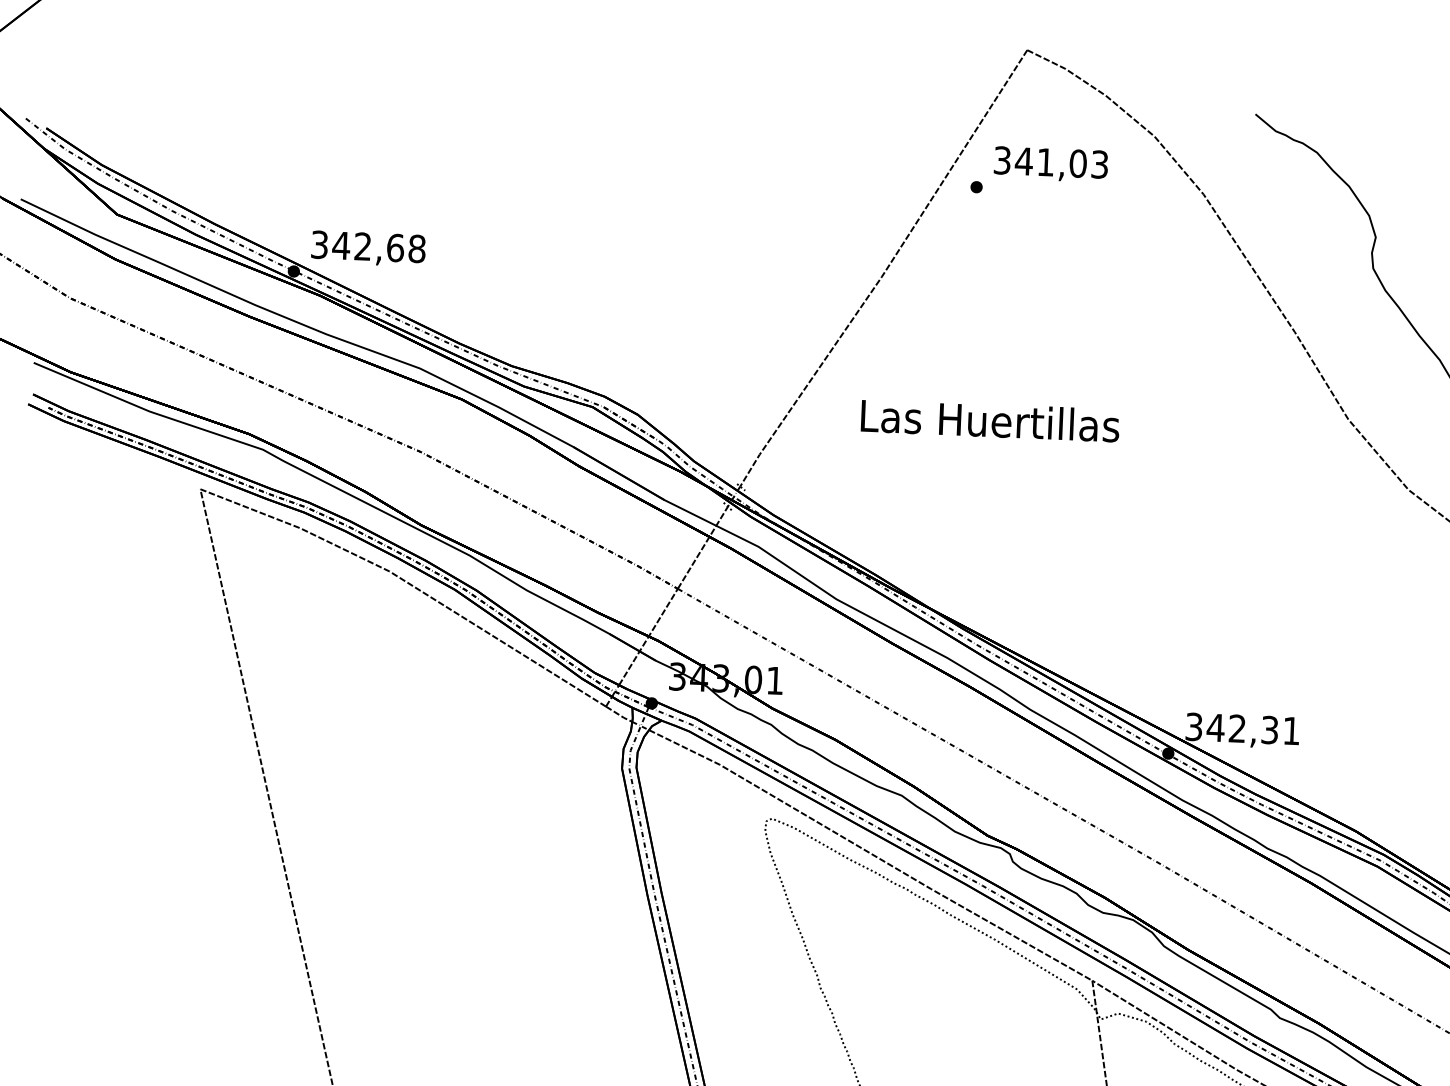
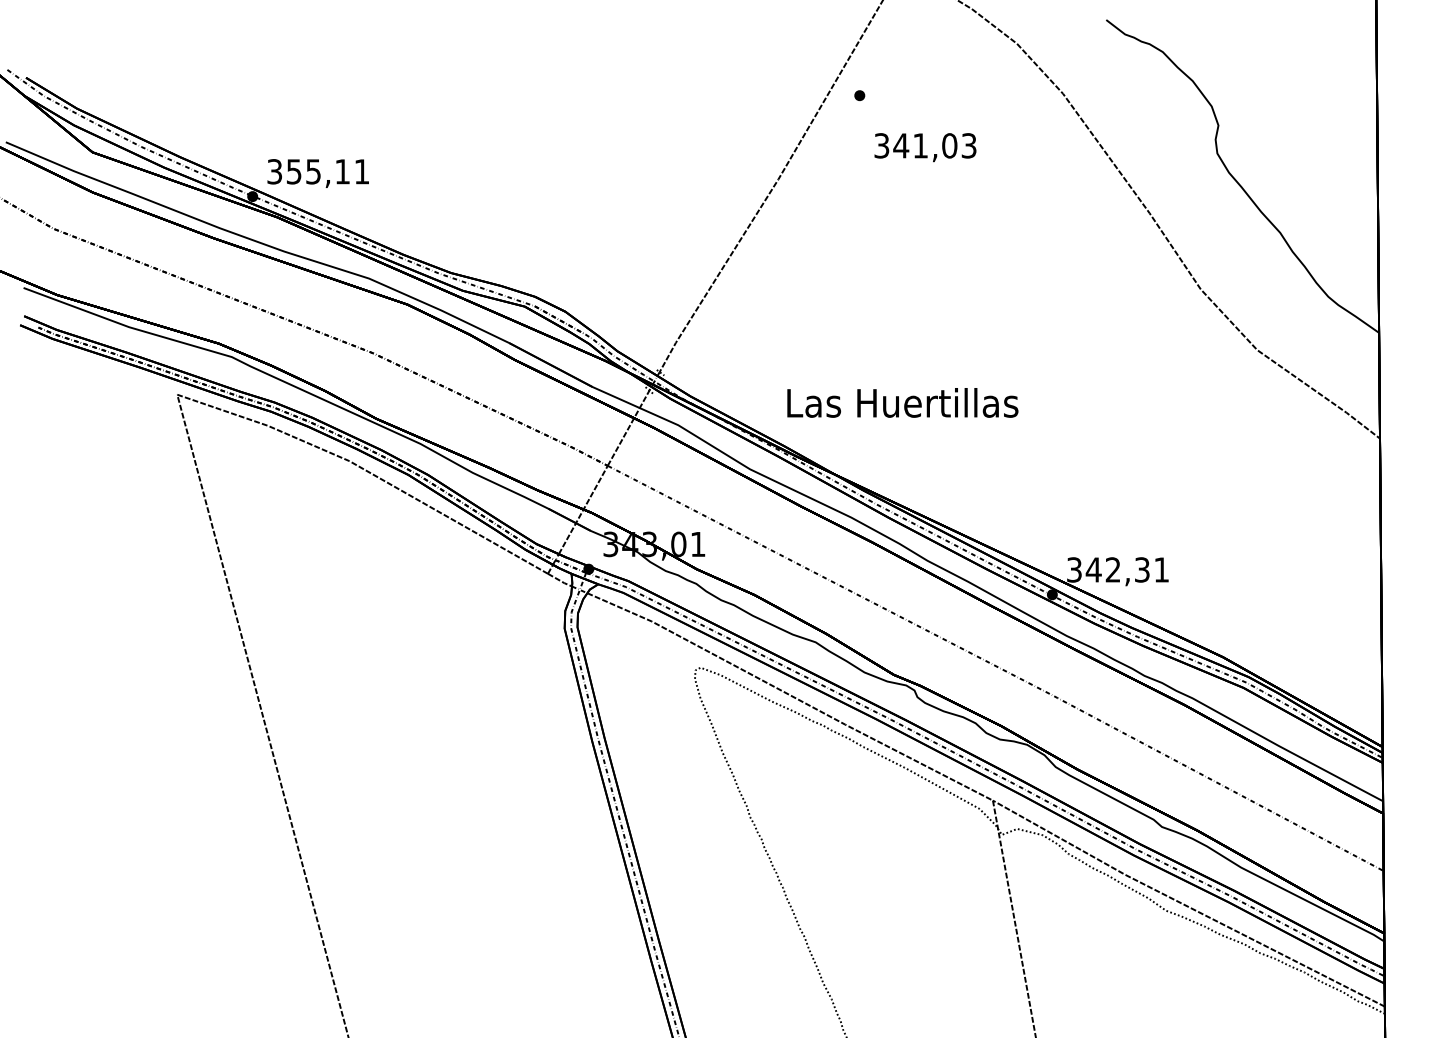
text: (1051, 164) -> (925, 147), moved
text: (378, 246) -> (327, 171), 342,68 -> 355,11
text: (990, 420) -> (902, 402), moved

